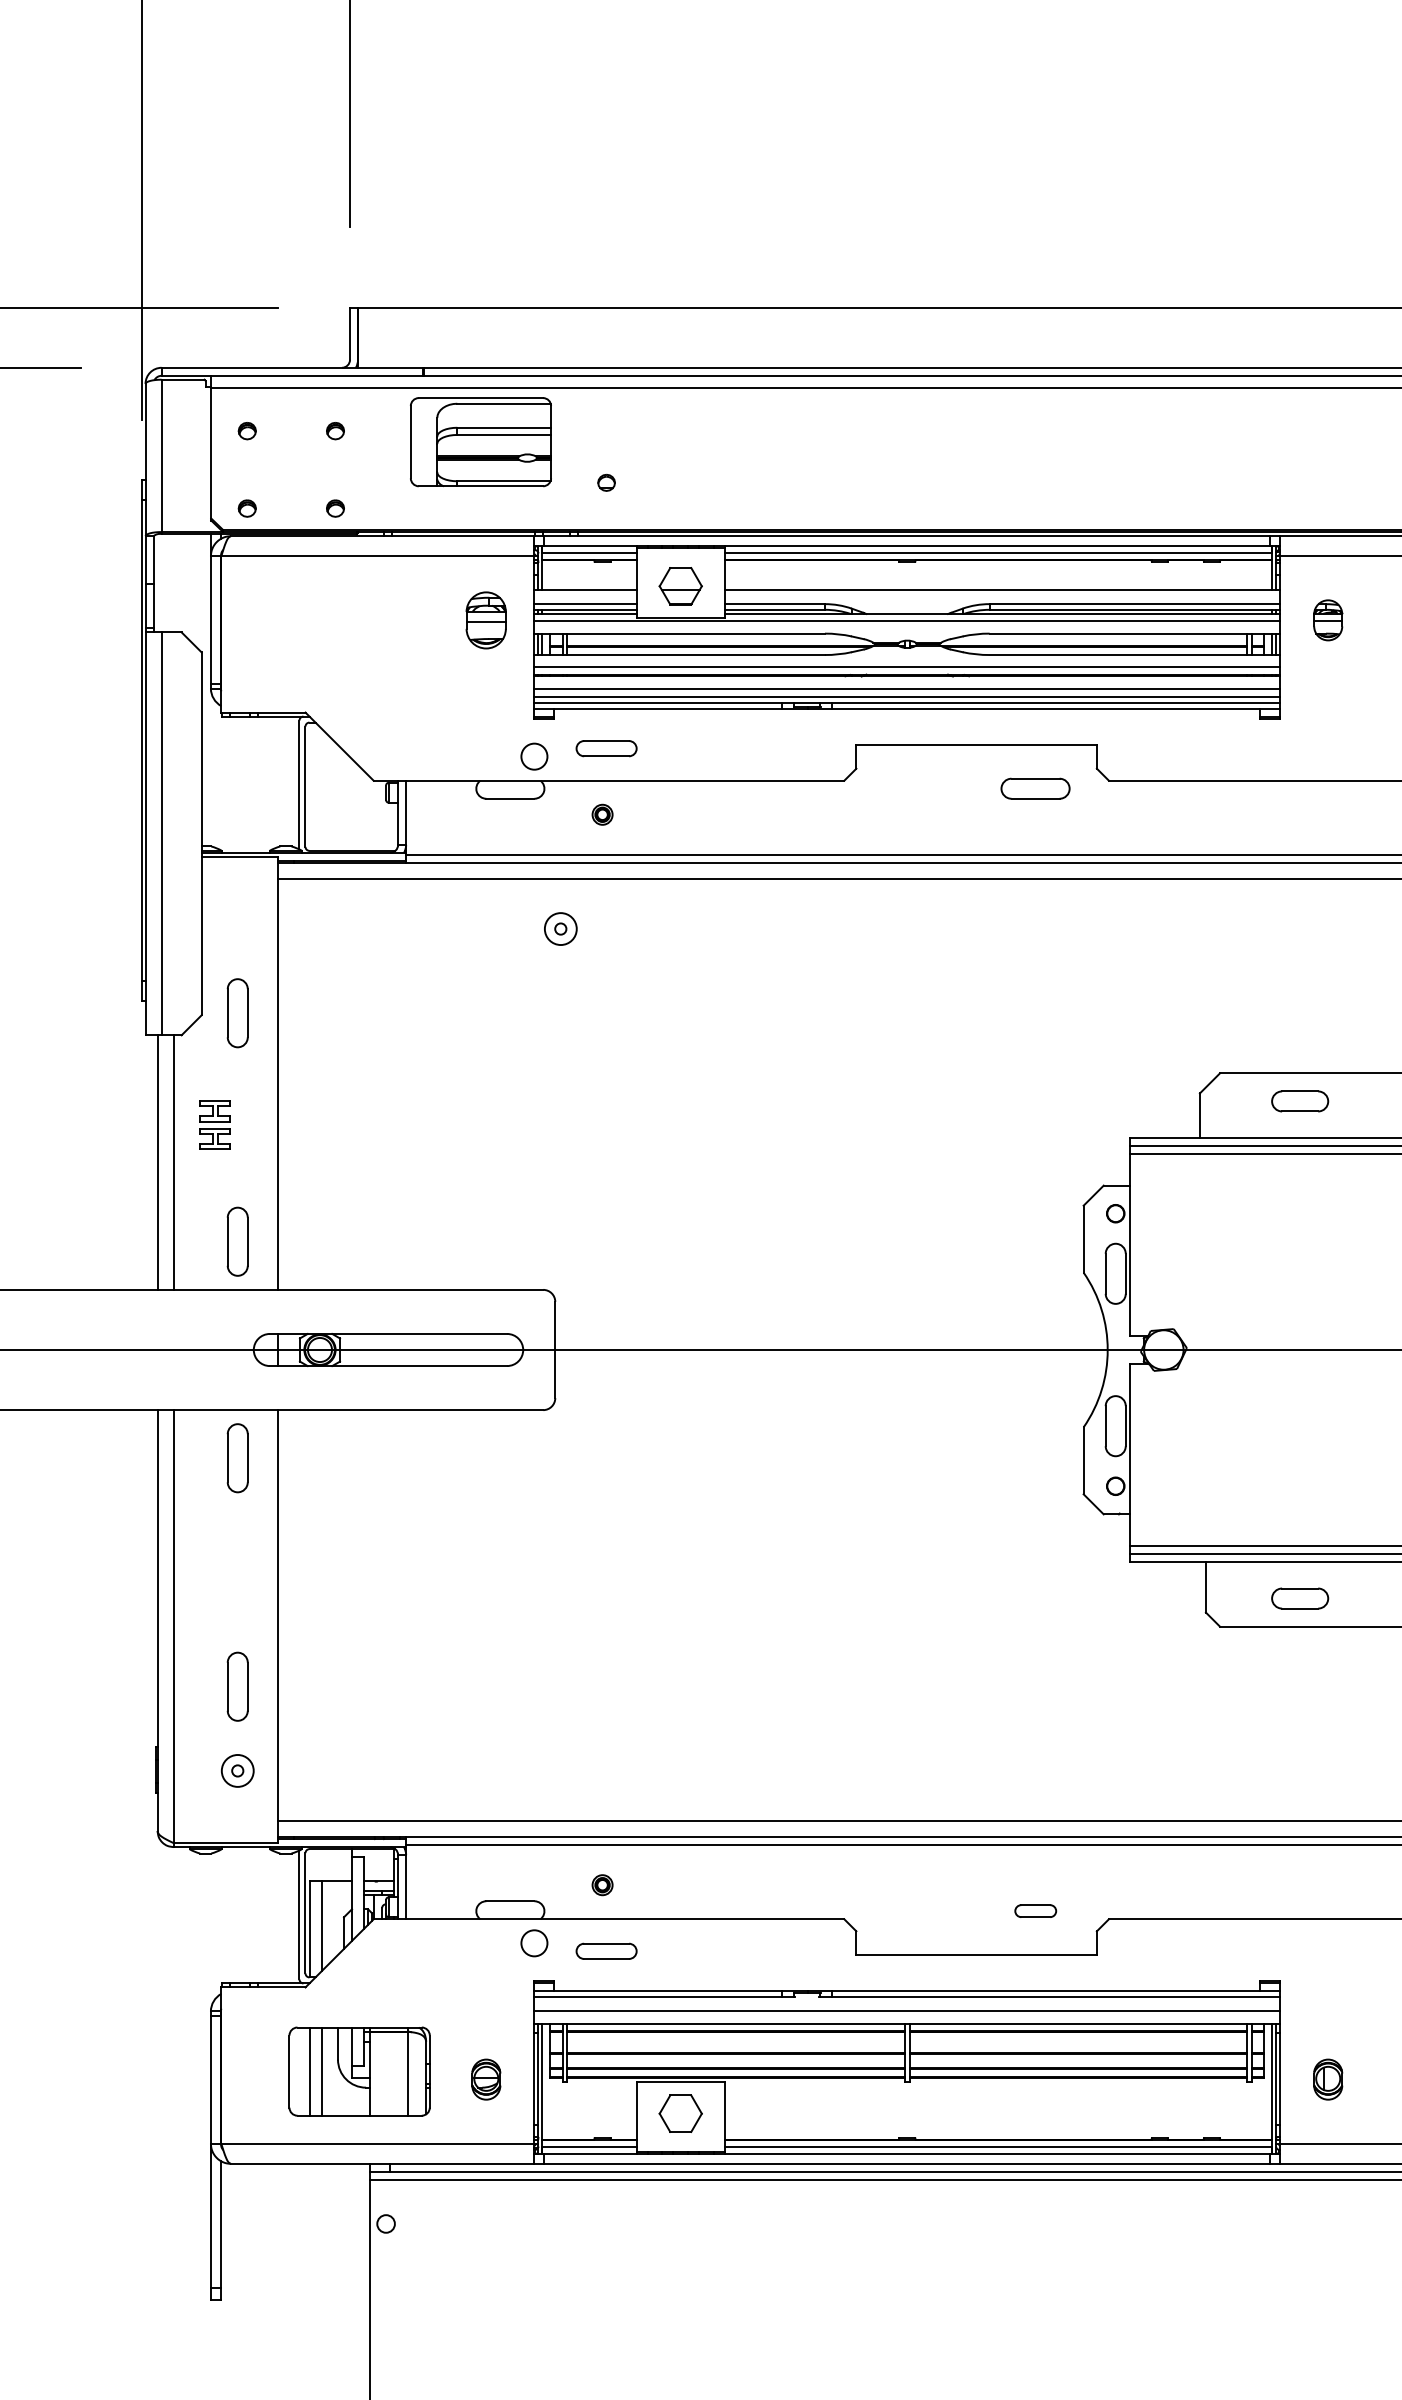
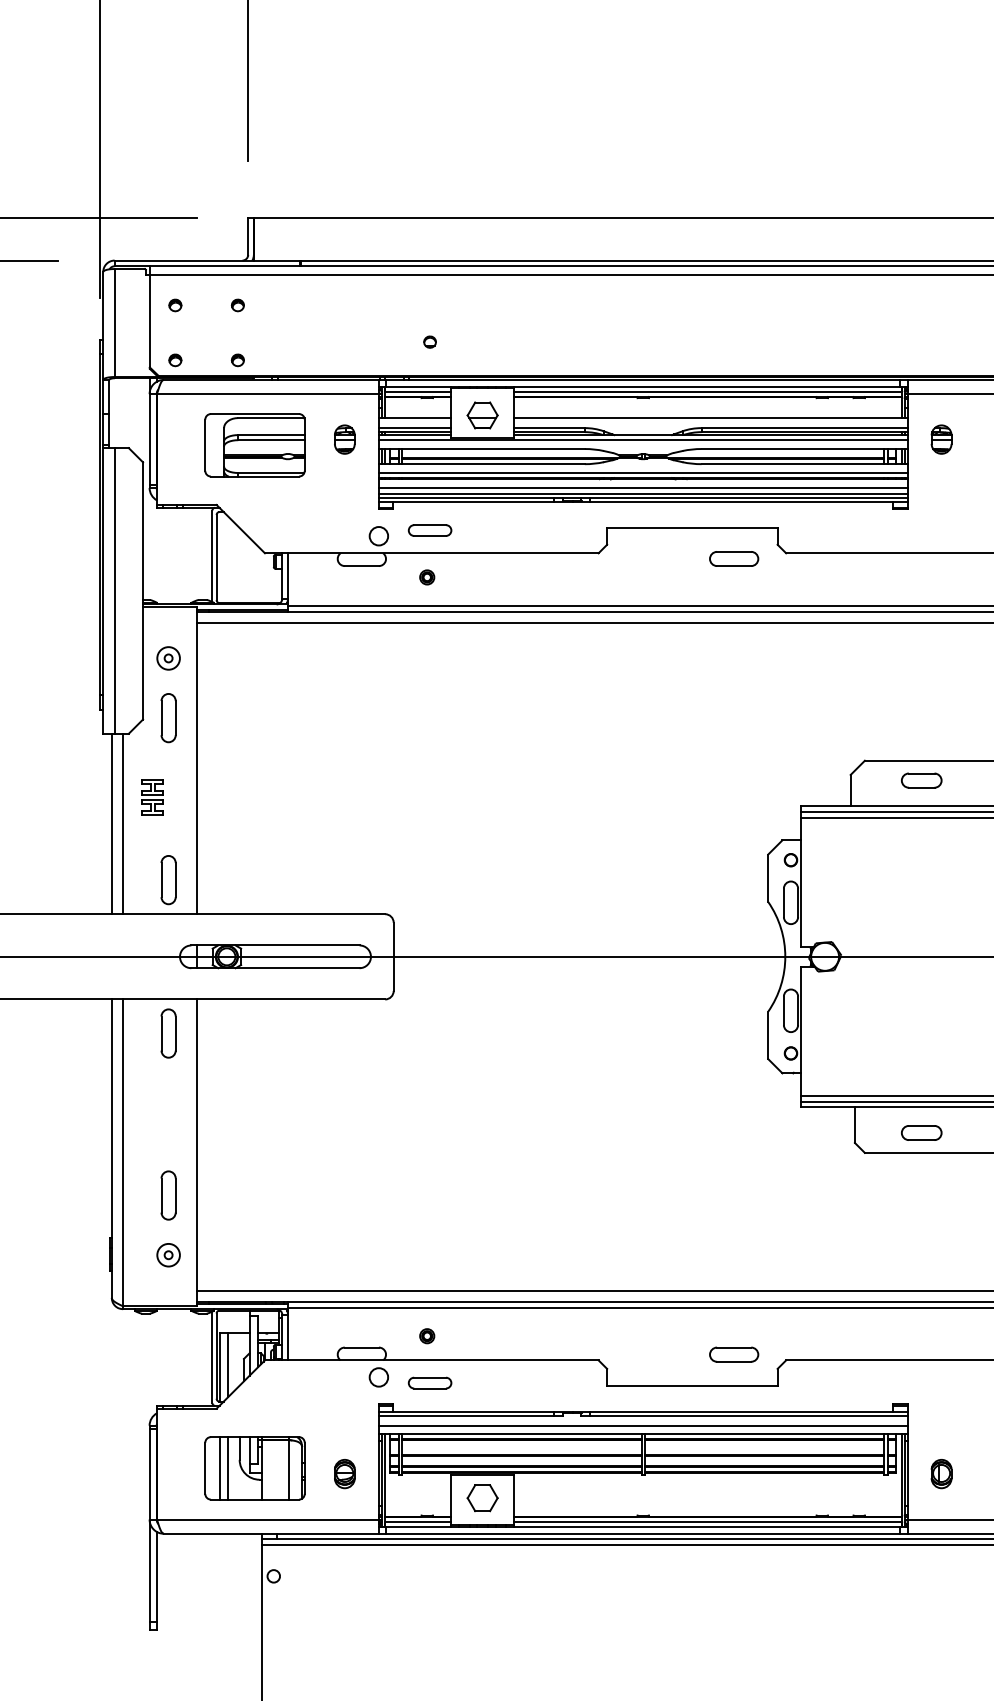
part: (480, 442) -> (254, 445), moved
part: (485, 620) -> (344, 439), size x0.71
part: (560, 929) -> (168, 658), moved
part: (1036, 1910) -> (734, 1354), size x1.67

